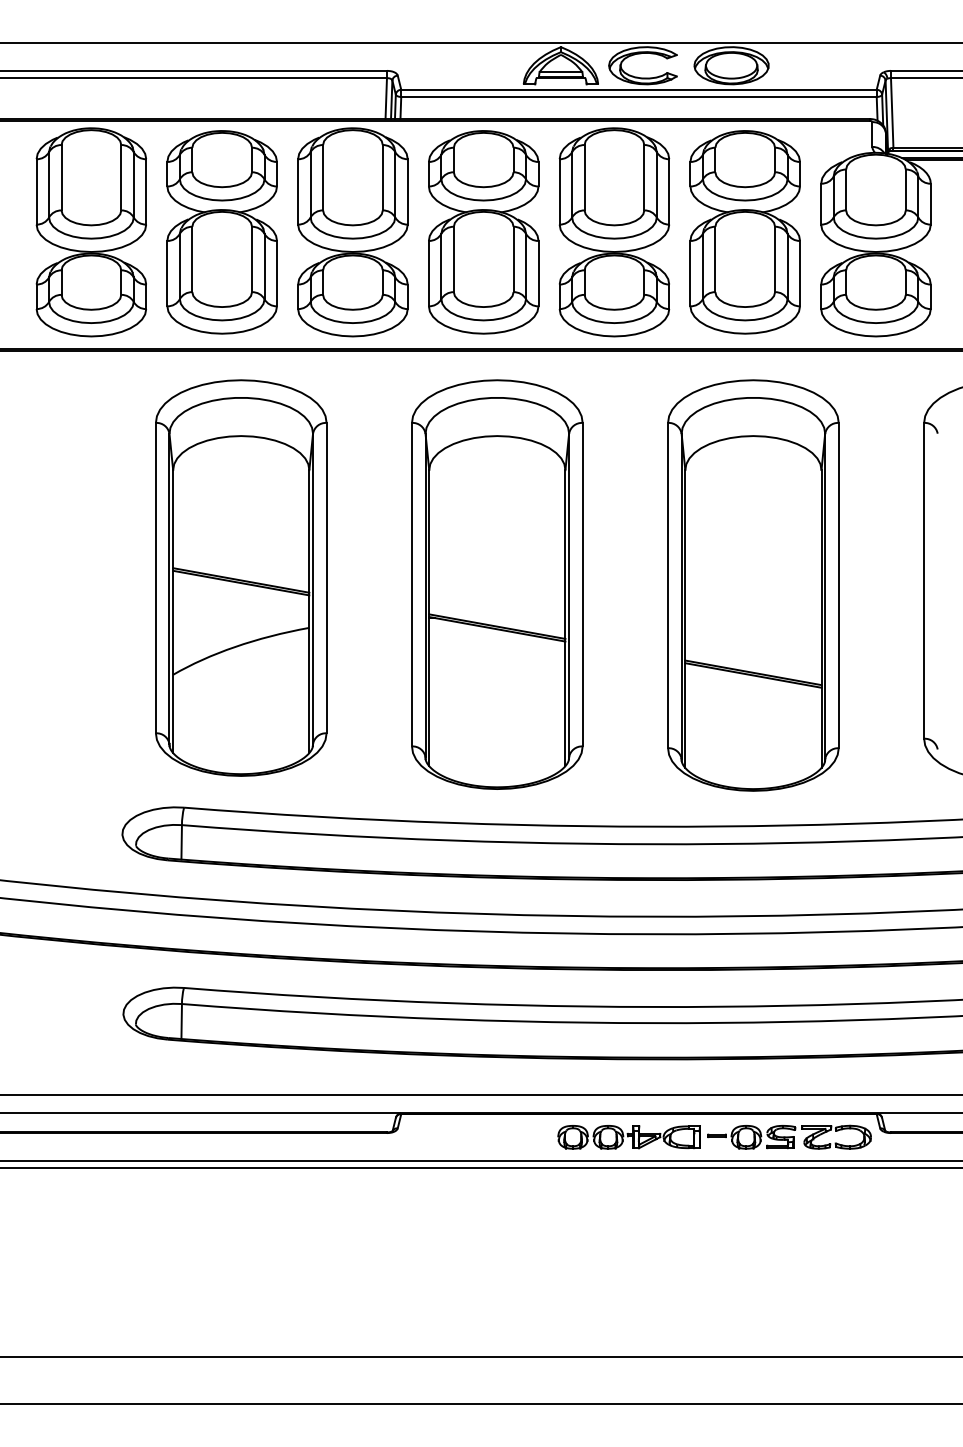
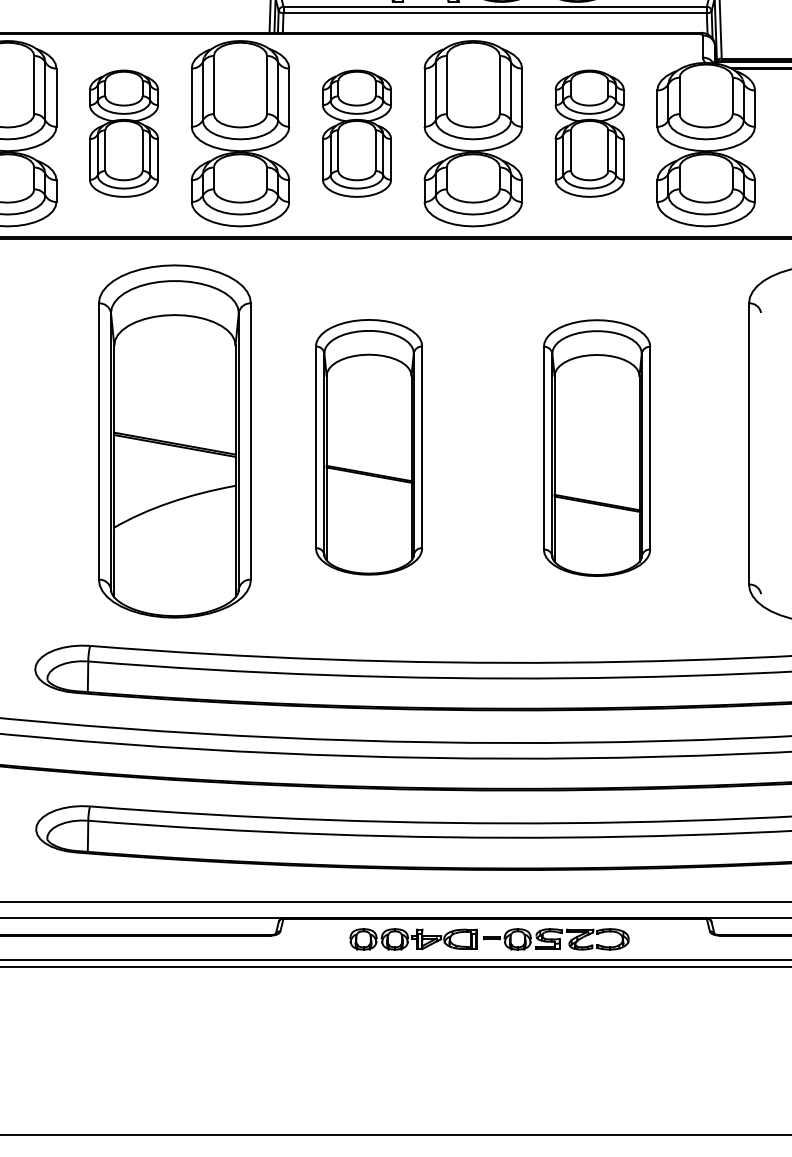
part: (221, 232) -> (123, 133), size x0.7
part: (483, 232) -> (356, 133), size x0.7
part: (744, 232) -> (589, 133), size x0.7
part: (241, 577) -> (175, 440), moved
part: (497, 584) -> (369, 447), size x0.7
part: (753, 585) -> (597, 448), size x0.7
part: (714, 1136) -> (489, 938), moved

